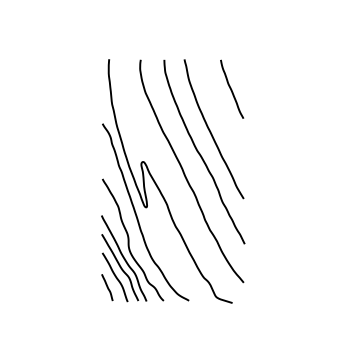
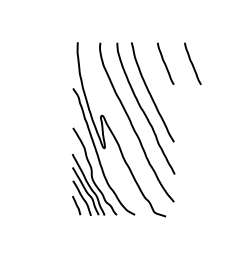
curve: (269, 88) -> (192, 63), added

